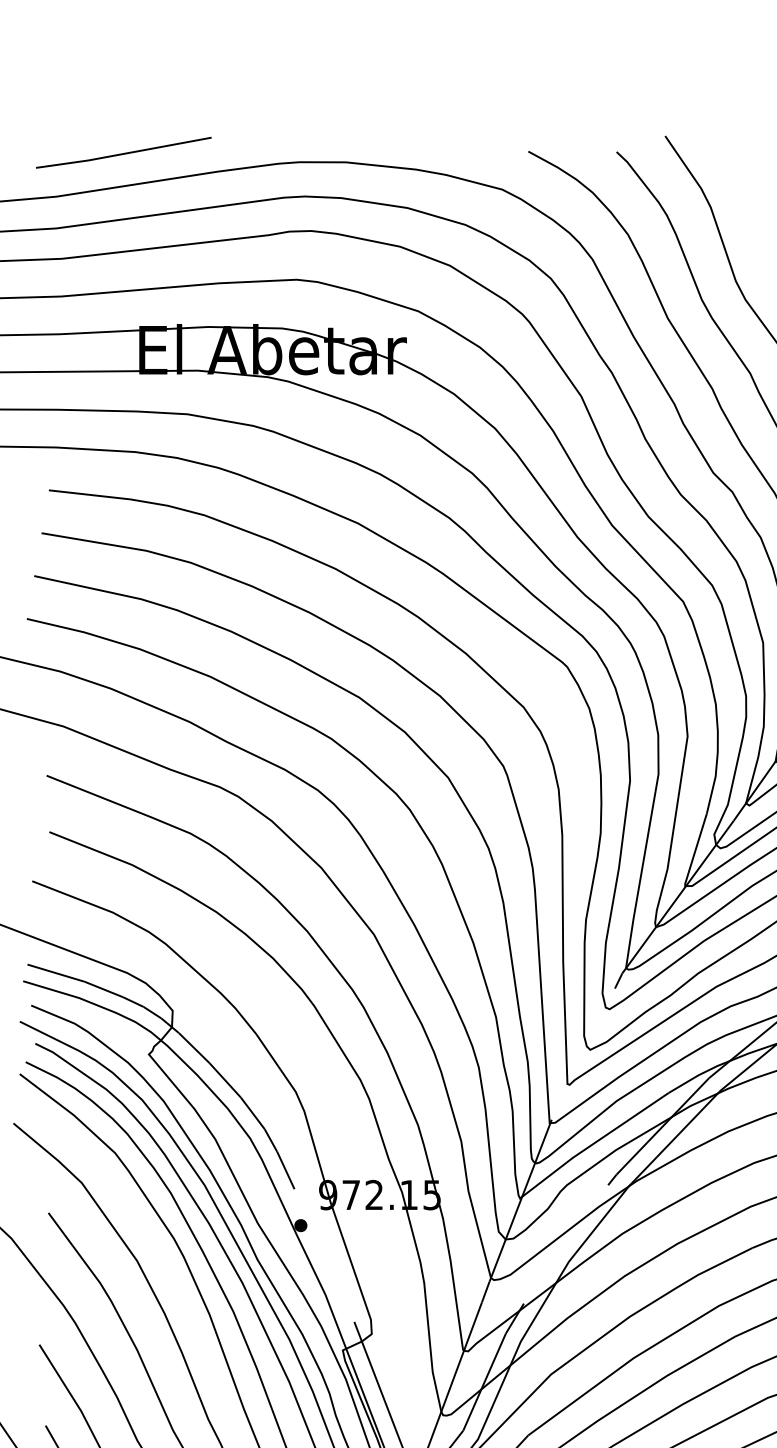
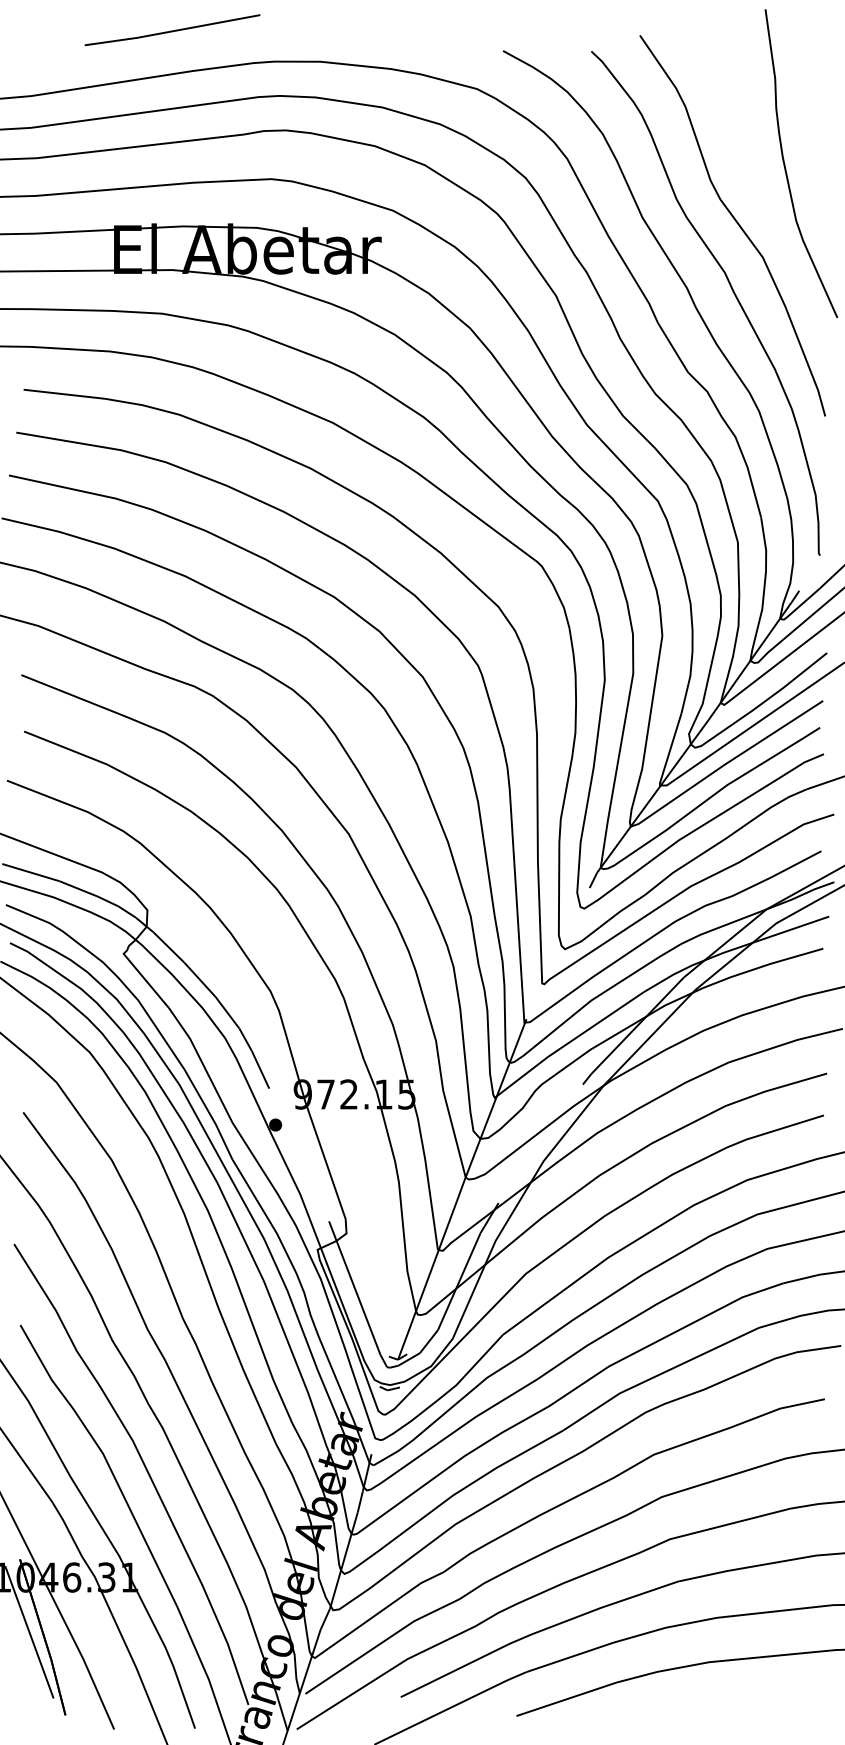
line: (123, 153) -> (172, 30), moved

